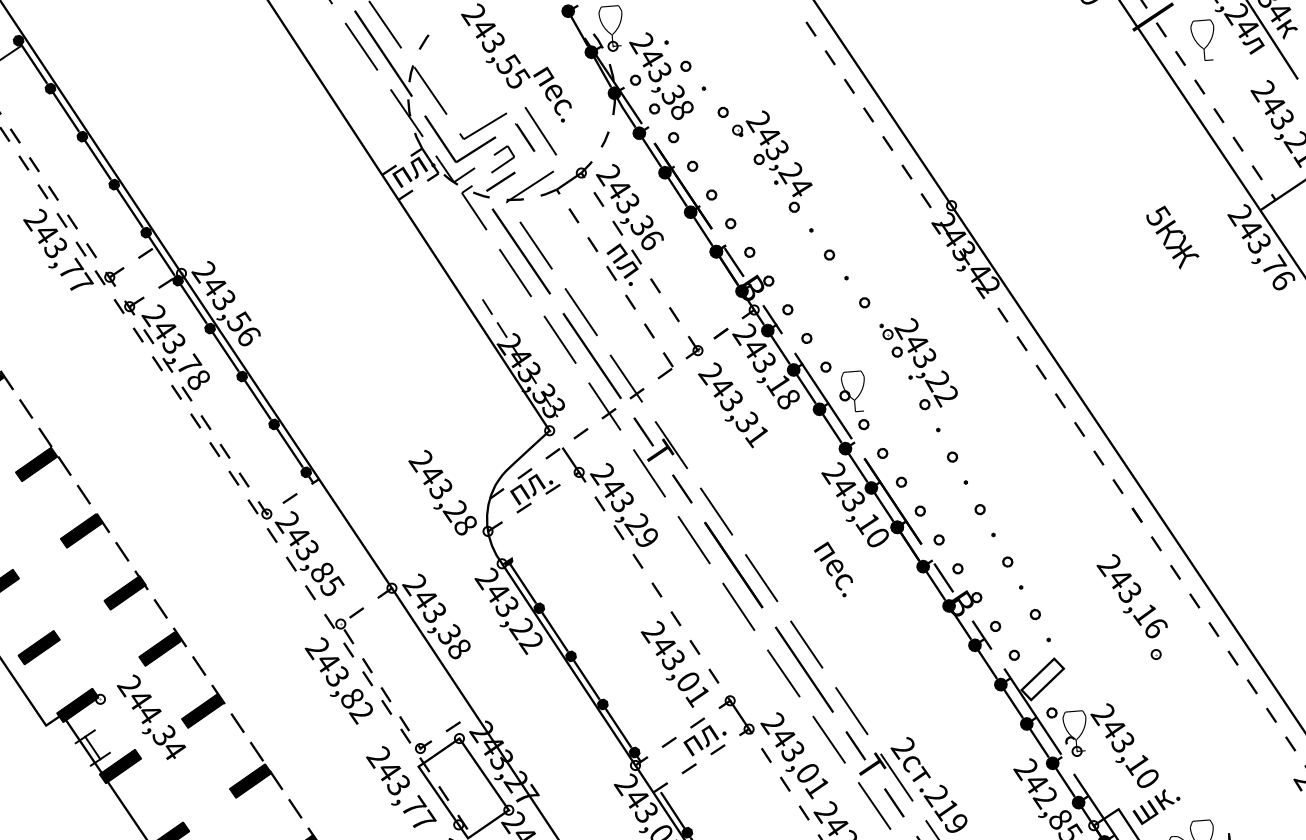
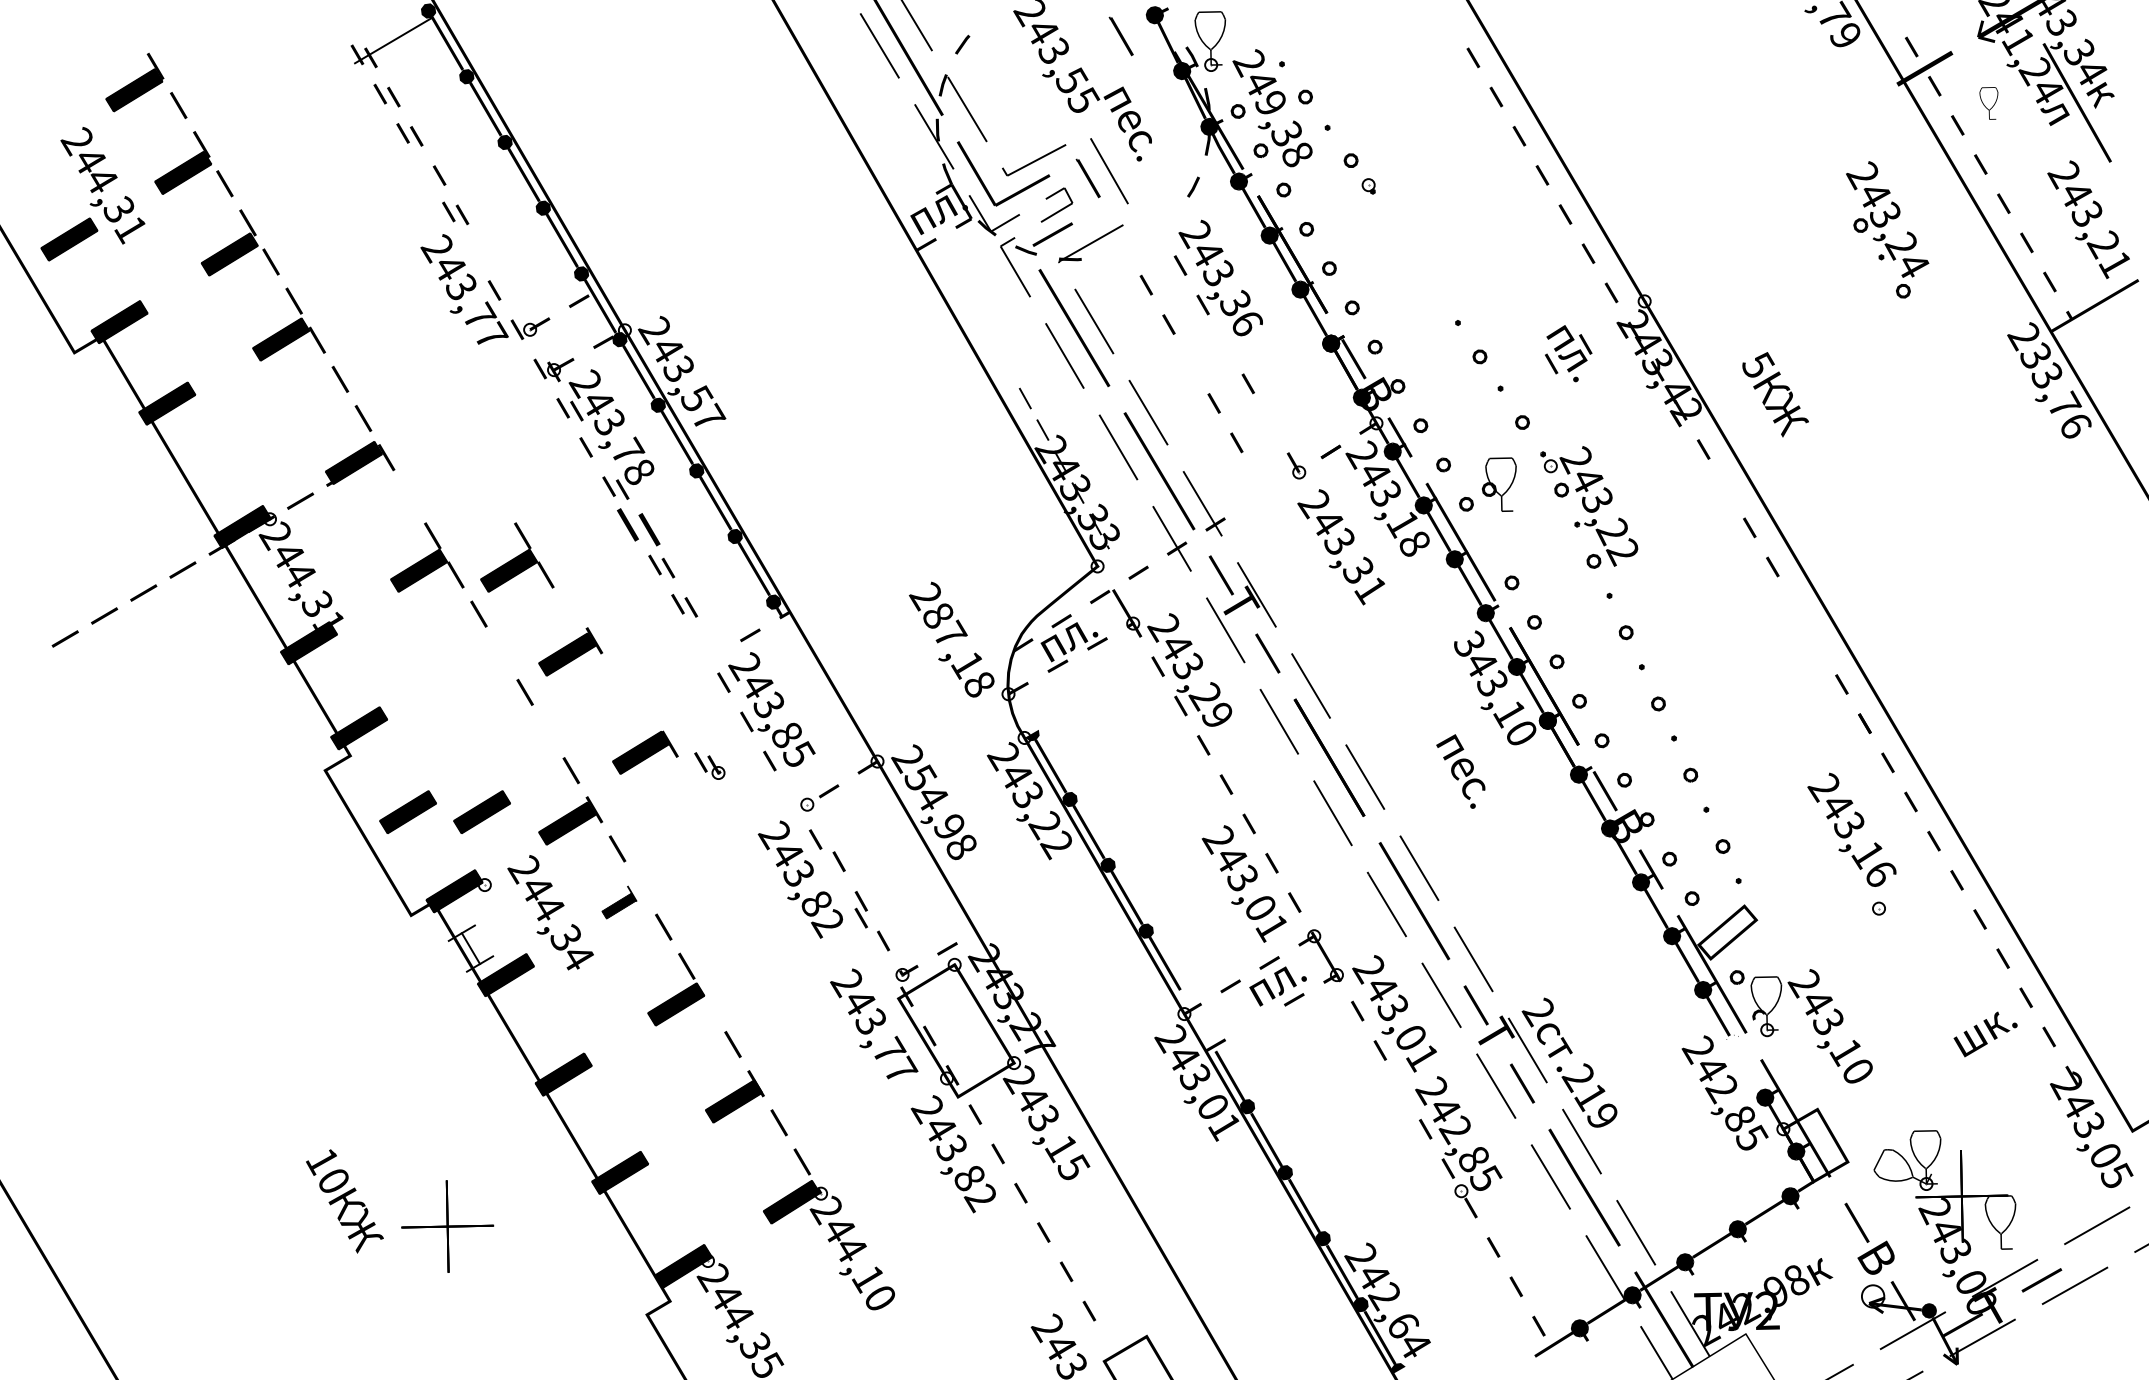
line: (543, 28) -> (1120, 36), added
part: (1202, 40) -> (1988, 103), size x0.6
text: (659, 72) -> (1270, 102), 243,38 -> 249,38
text: (779, 161) -> (1887, 229), moved
fill: (23, 162) -> (425, 172), removed
fill: (389, 170) -> (906, 210), removed
part: (566, 178) -> (1139, 235), removed
part: (67, 221) -> (478, 252), removed
text: (1250, 228) -> (2036, 355), 243,76 -> 233,76
text: (1172, 237) -> (1775, 394), moved
fill: (91, 250) -> (508, 292), removed
text: (623, 264) -> (1568, 353), moved
fill: (110, 279) -> (531, 332), removed
fill: (673, 314) -> (1270, 422), removed
text: (250, 334) -> (710, 416), 243,56 -> 243,57
fill: (1021, 343) -> (1726, 488), removed
fill: (693, 353) -> (1292, 475), removed
part: (669, 363) -> (1260, 487), removed
fill: (167, 364) -> (599, 449), removed
part: (851, 391) -> (1498, 484), moved
line: (26, 408) -> (409, 496), removed
part: (200, 421) -> (638, 527), size x1.6
fill: (1079, 428) -> (1795, 605), removed
part: (110, 450) -> (517, 557), added
fill: (1098, 457) -> (1818, 644), removed
text: (833, 473) -> (1468, 644), 243,10 -> 343,10
text: (443, 494) -> (952, 641), 243,28 -> 287,18
part: (259, 508) -> (709, 765), moved
part: (154, 518) -> (570, 651), added
part: (84, 530) -> (645, 752), moved
part: (125, 590) -> (526, 743), removed
text: (436, 615) -> (934, 801), 243,38 -> 254,98
fill: (329, 620) -> (792, 799), removed
fill: (348, 636) -> (816, 821), removed
part: (94, 643) -> (481, 811), added
fill: (367, 678) -> (838, 878), removed
part: (203, 706) -> (619, 902), size x0.6
fill: (406, 736) -> (884, 957), removed
fill: (634, 754) -> (1184, 999), removed
fill: (688, 768) -> (1254, 1022), removed
fill: (1060, 776) -> (1743, 1062), removed
fill: (275, 780) -> (709, 1005), removed
text: (1156, 806) -> (1985, 1034), moved
fill: (803, 812) -> (1402, 1089), removed

